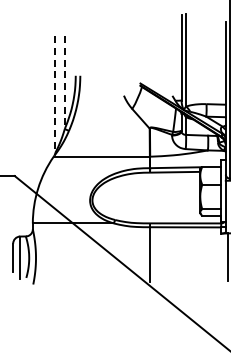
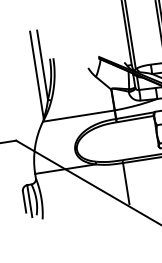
line: (64, 83) -> (42, 65), dashed -> solid
line: (55, 95) -> (37, 75), dashed -> solid

